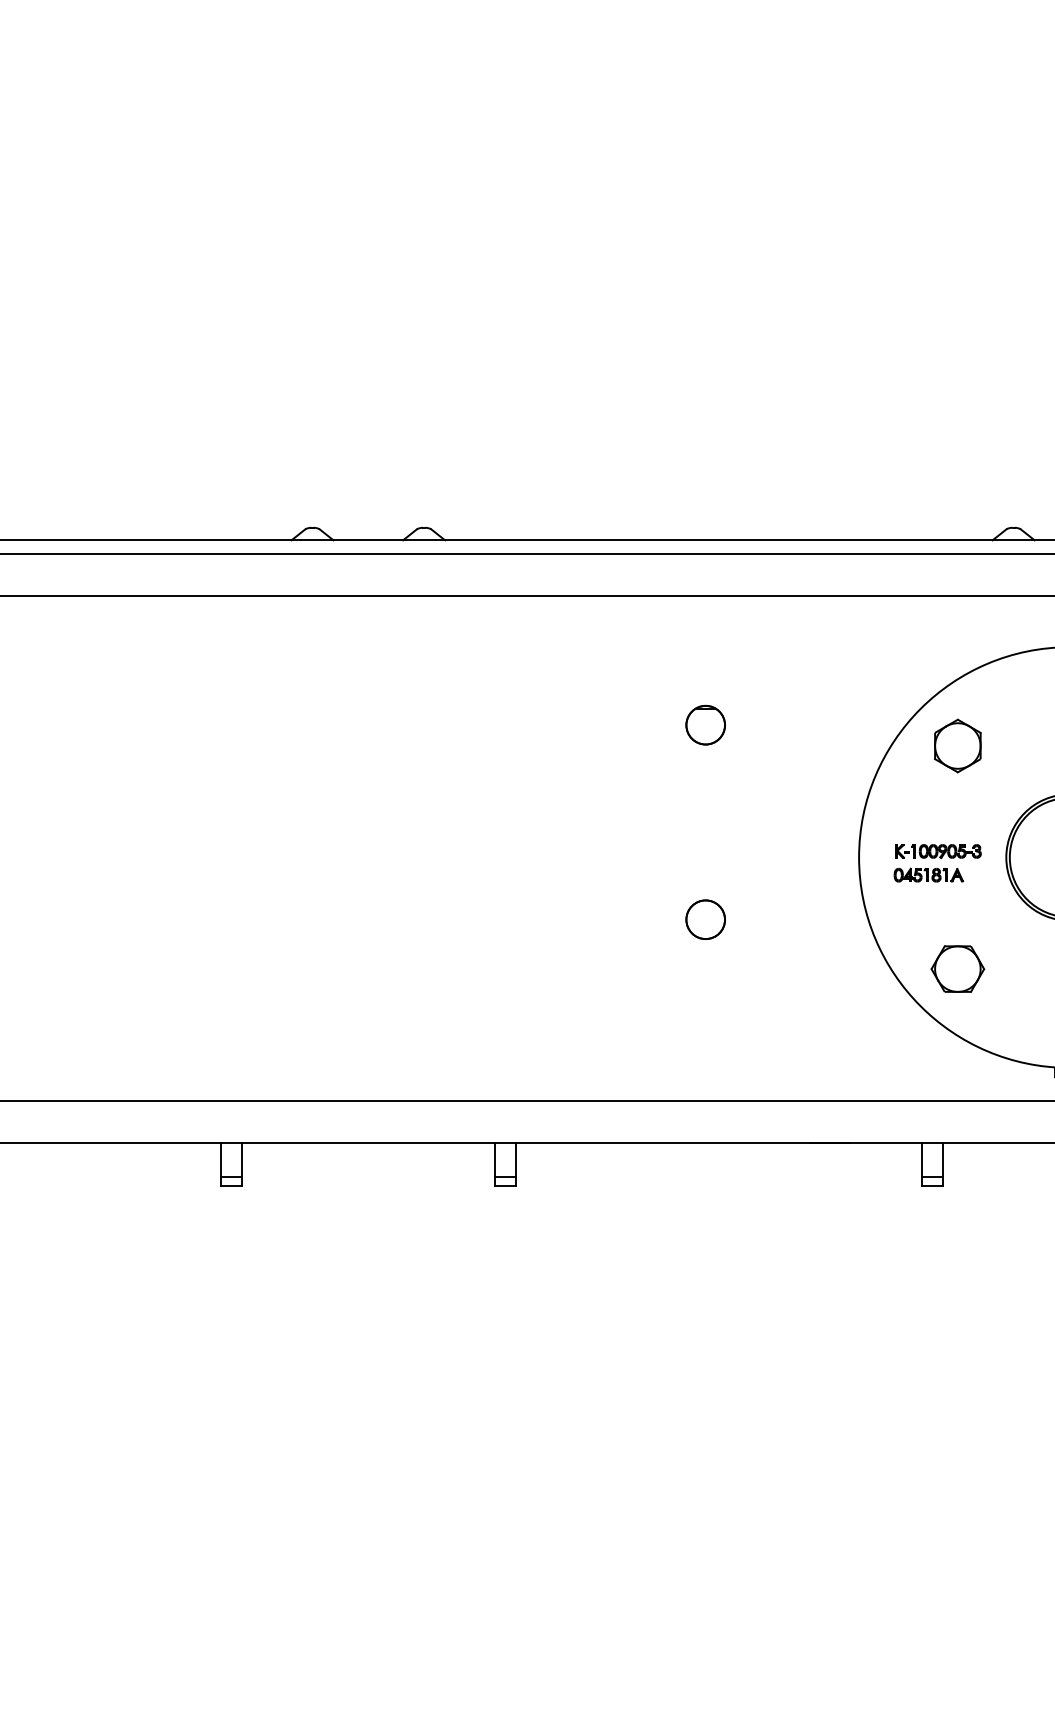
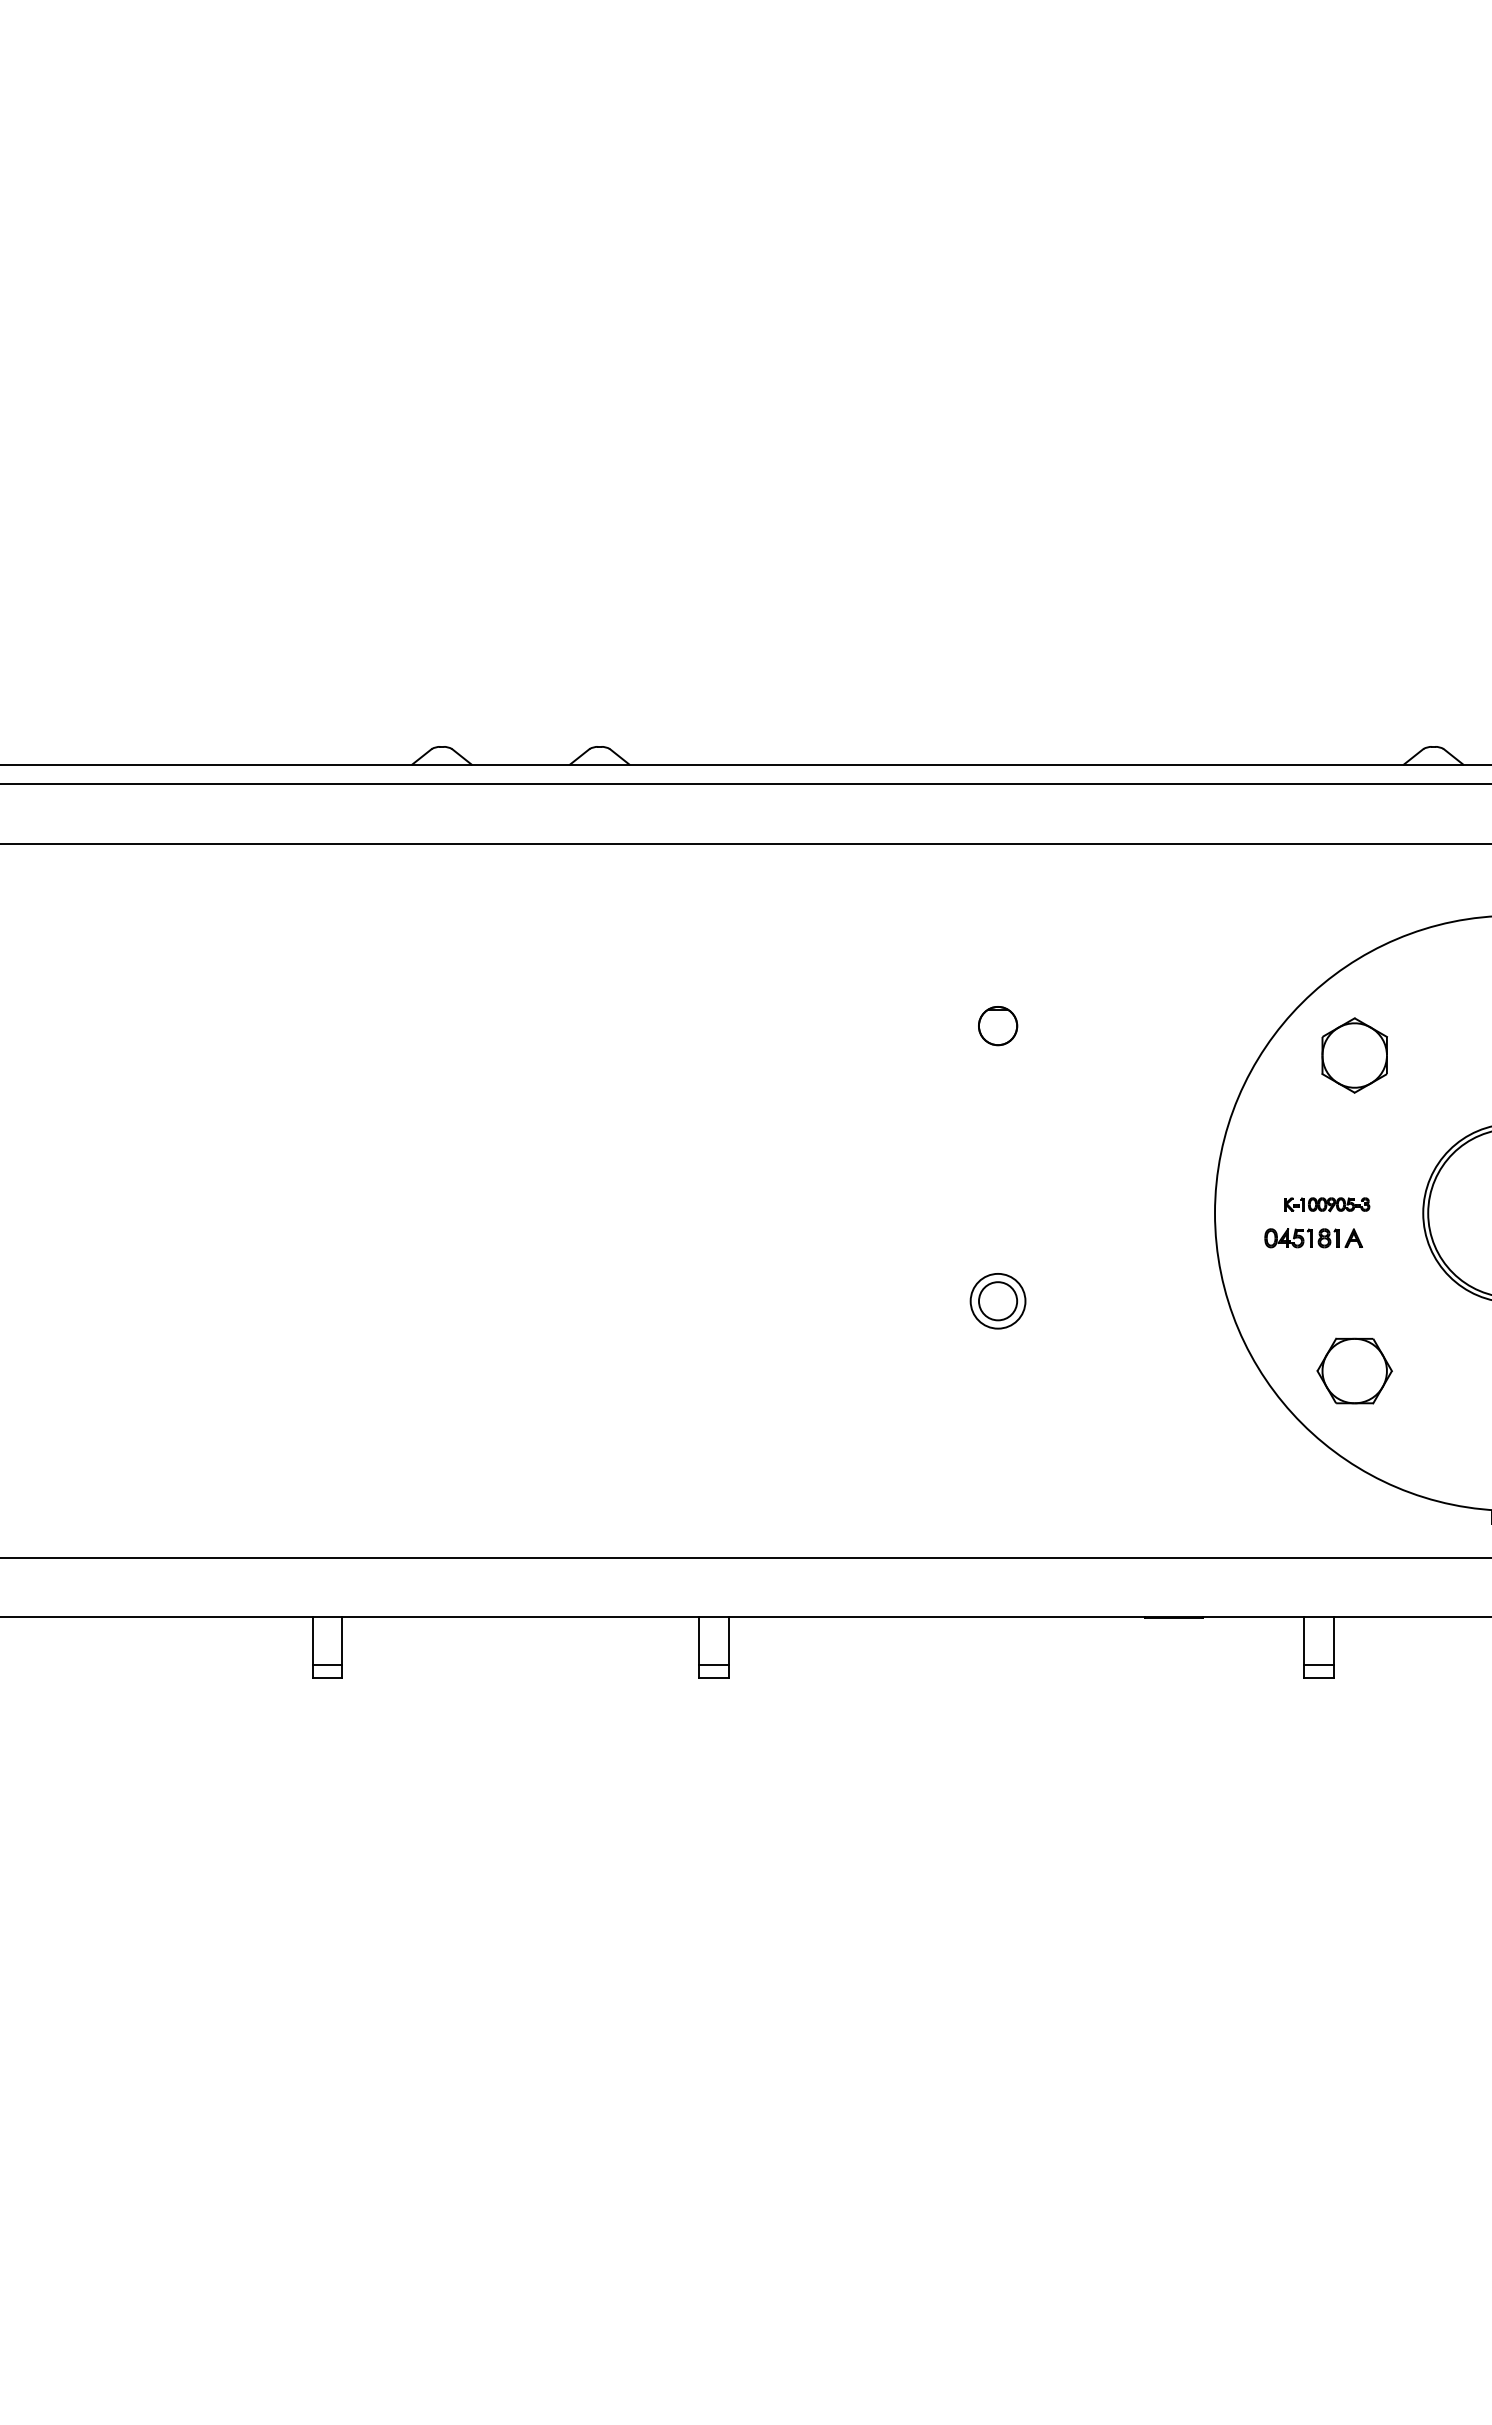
part: (705, 724) -> (997, 1025), size x0.7
part: (938, 851) -> (1327, 1204), size x0.7
circle: (705, 919) -> (997, 1301), size x0.7

